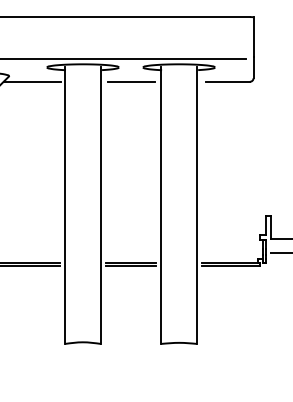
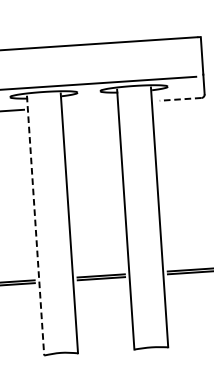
line: (131, 81) -> (90, 105), removed
line: (227, 81) -> (180, 99), solid -> dashed
line: (64, 206) -> (35, 226), solid -> dashed

